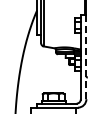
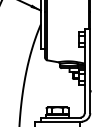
line: (86, 57) -> (90, 71), dashed -> solid

